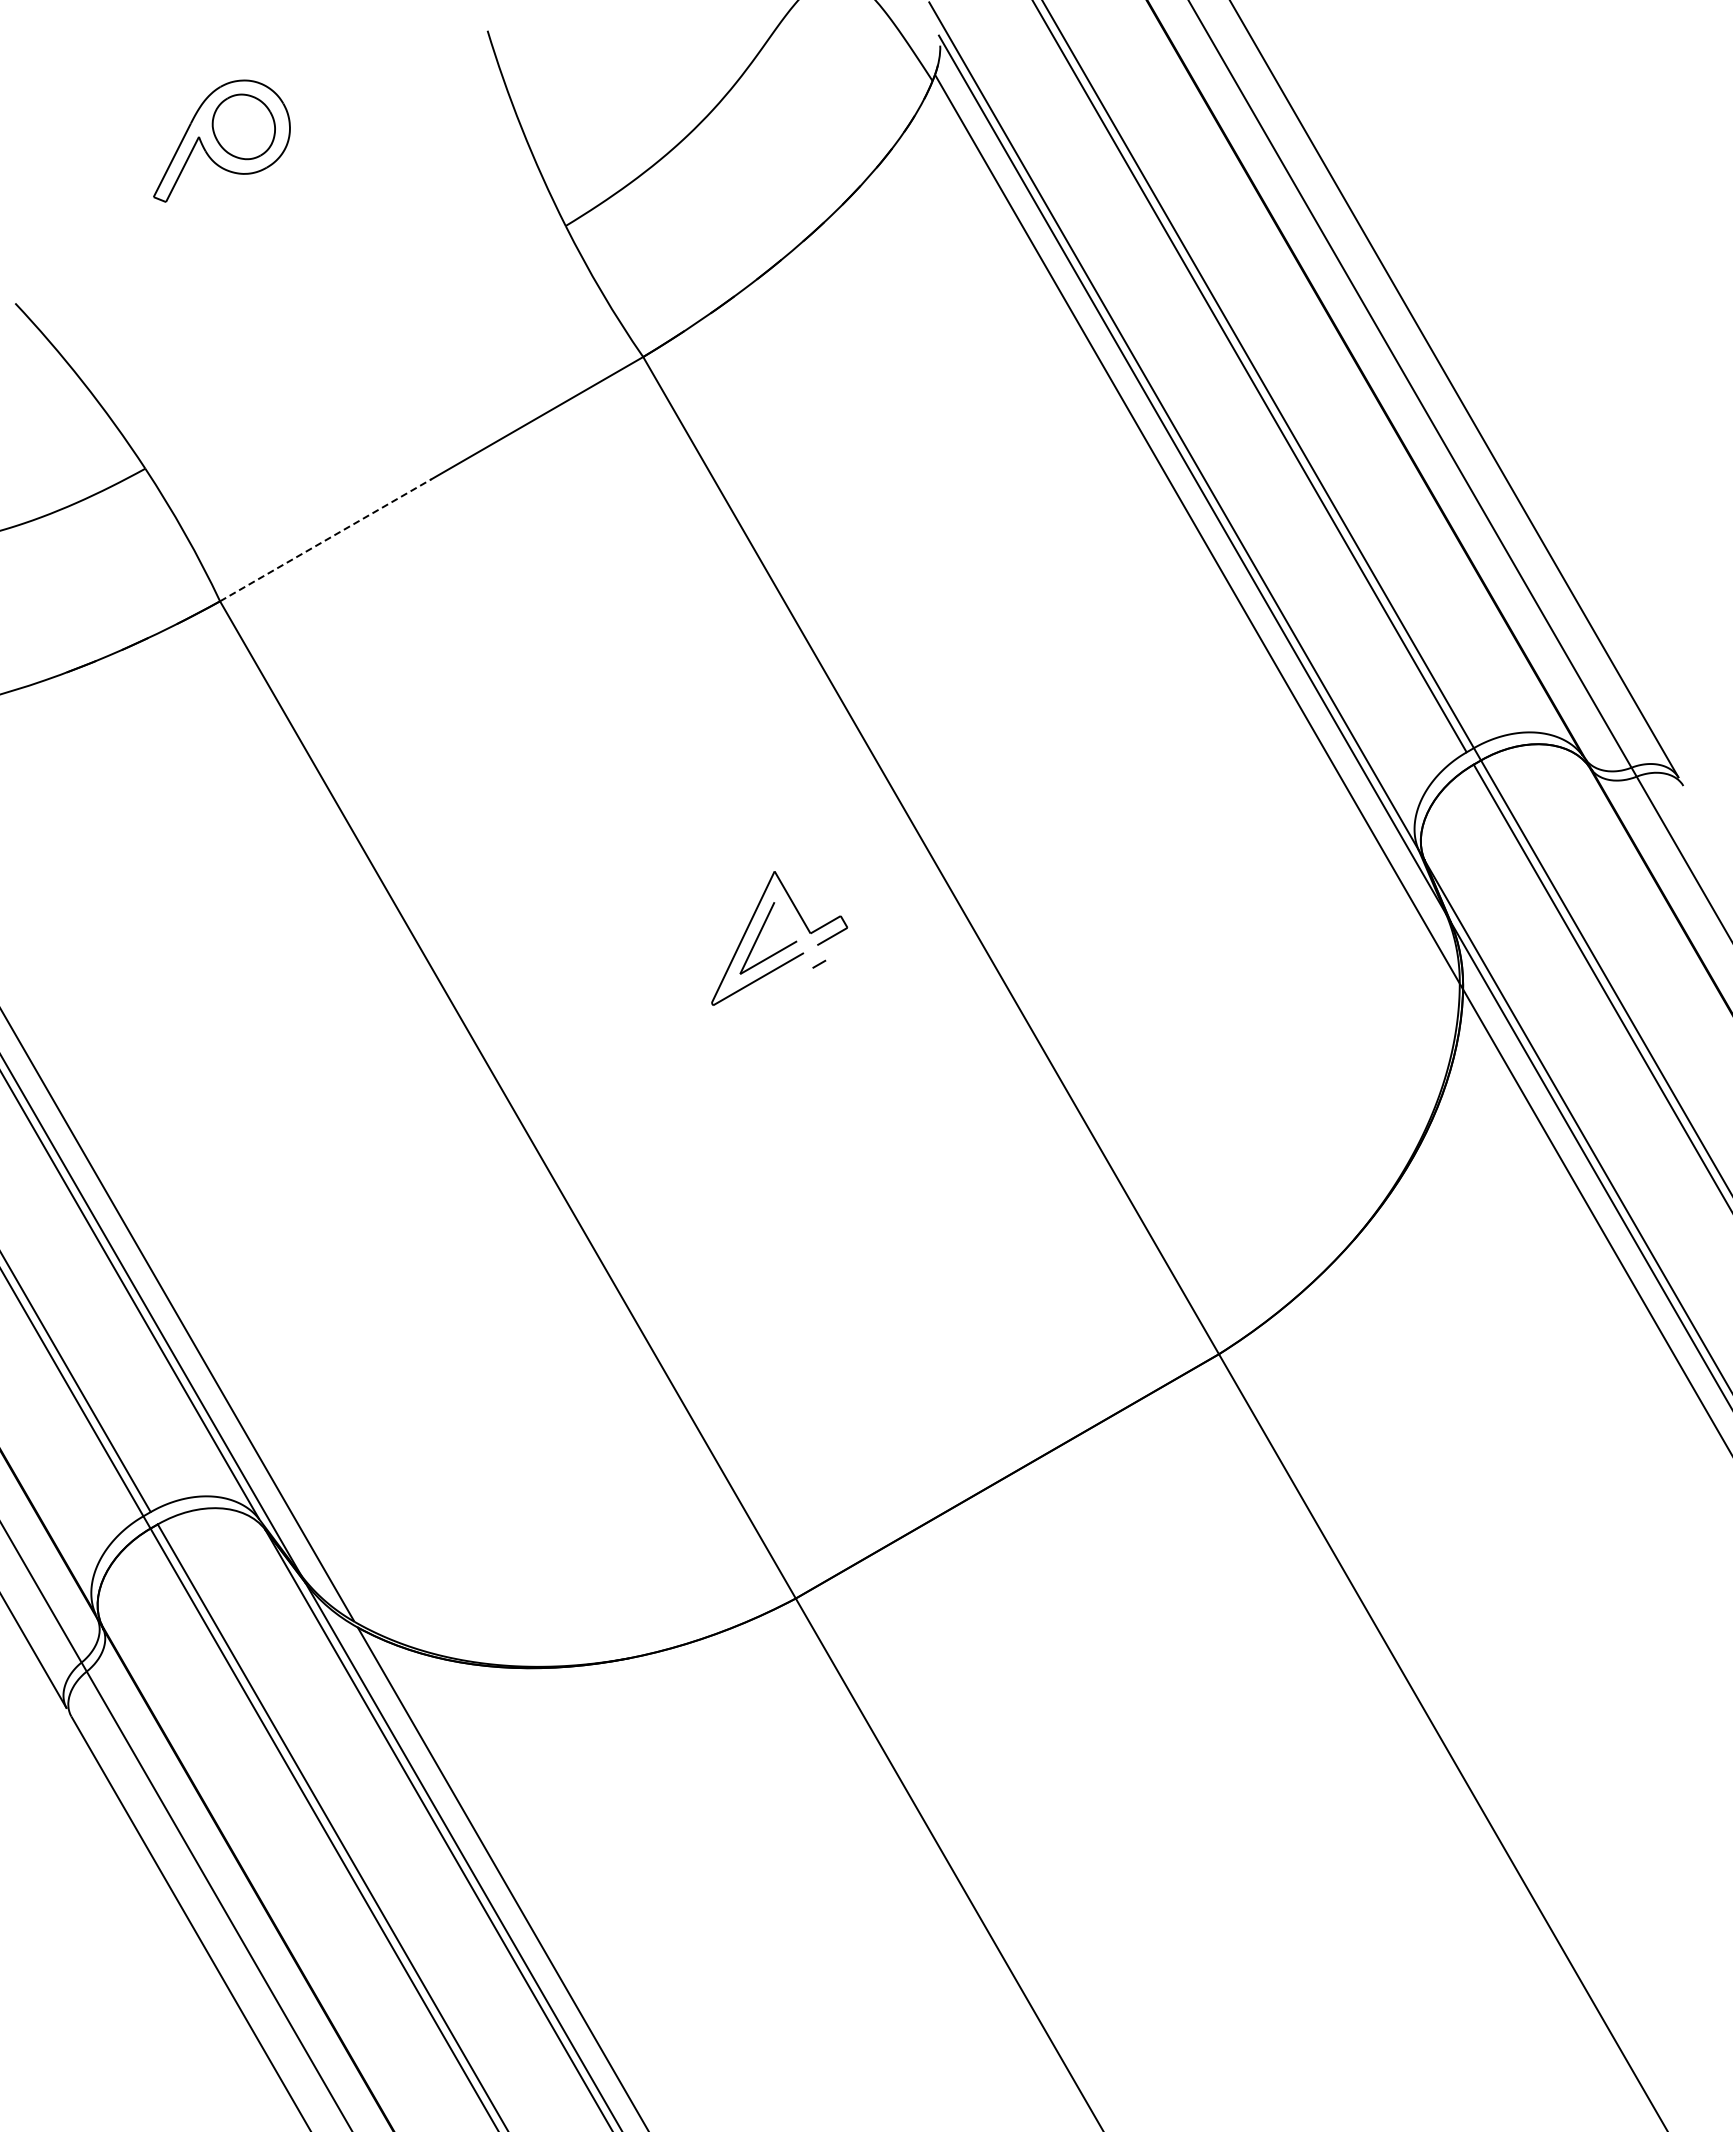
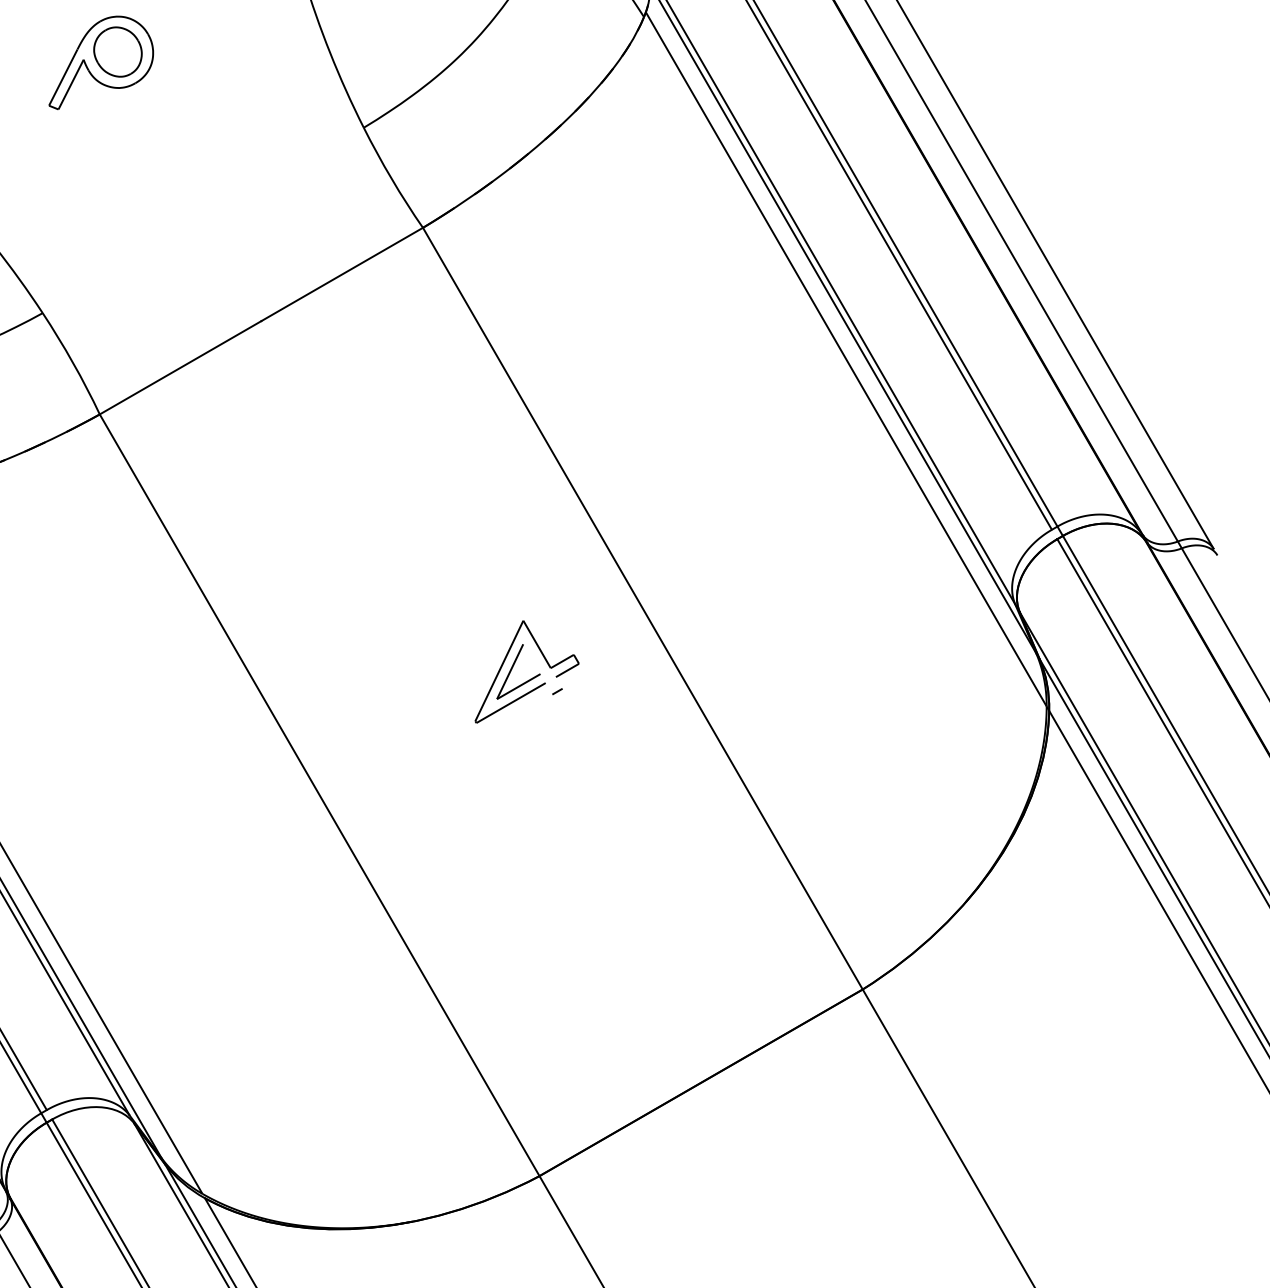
line: (326, 540) -> (181, 367), dashed -> solid

